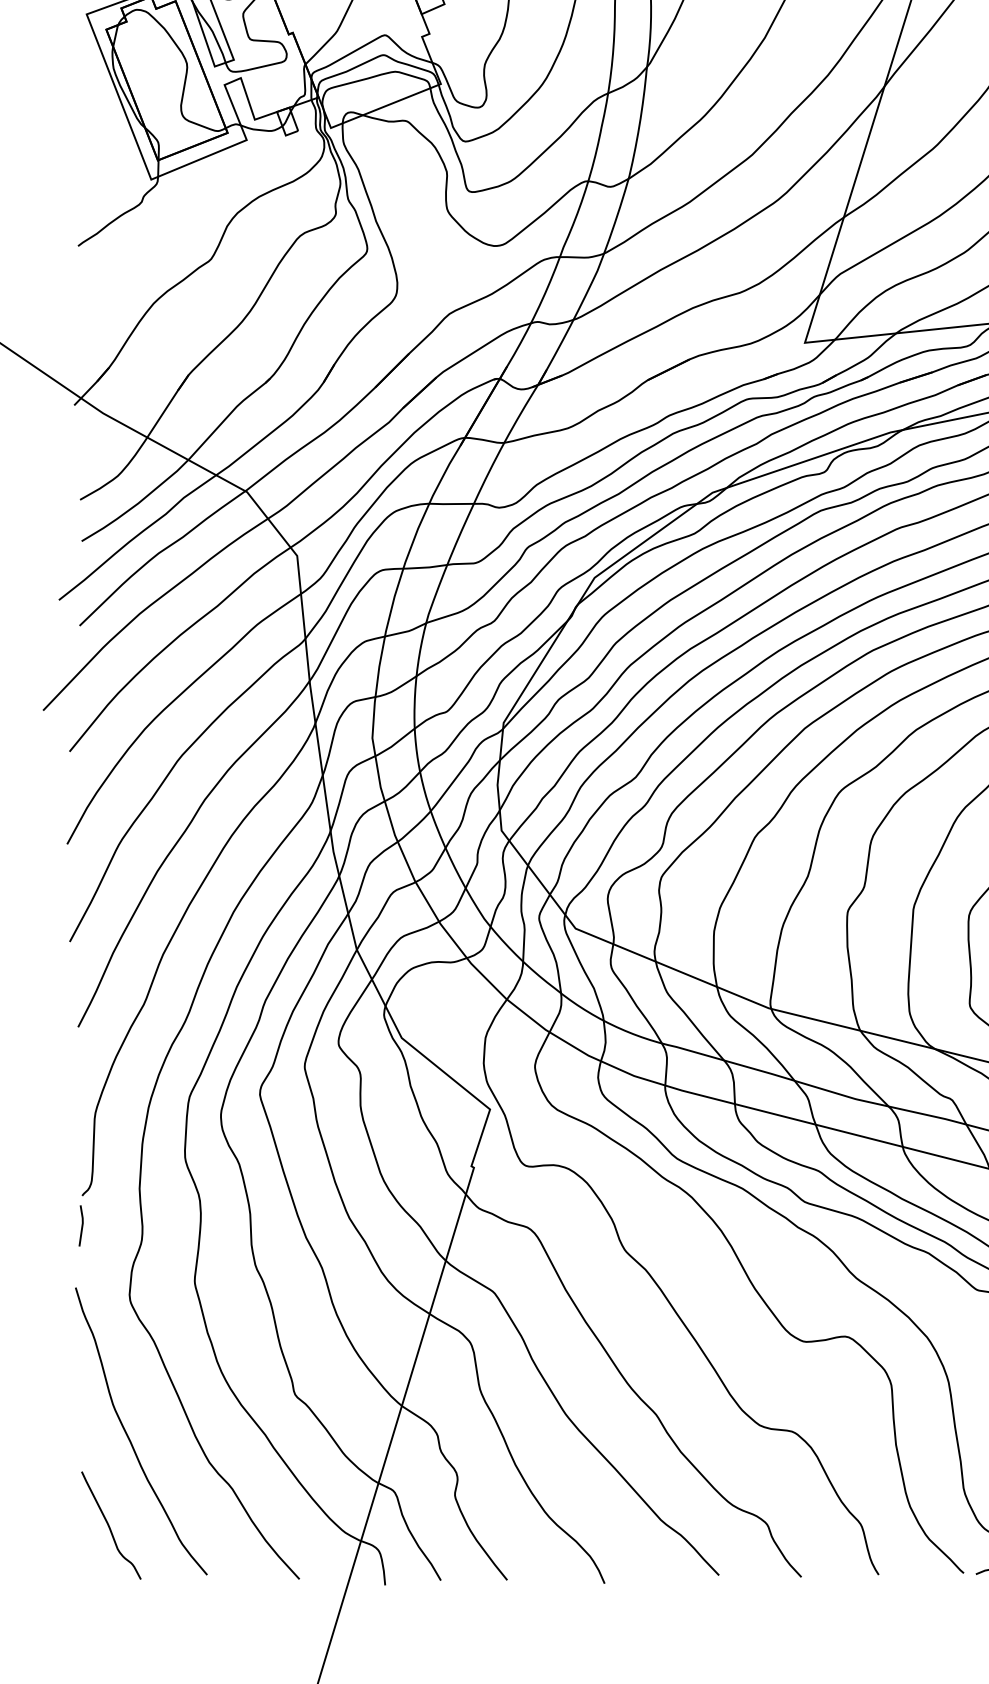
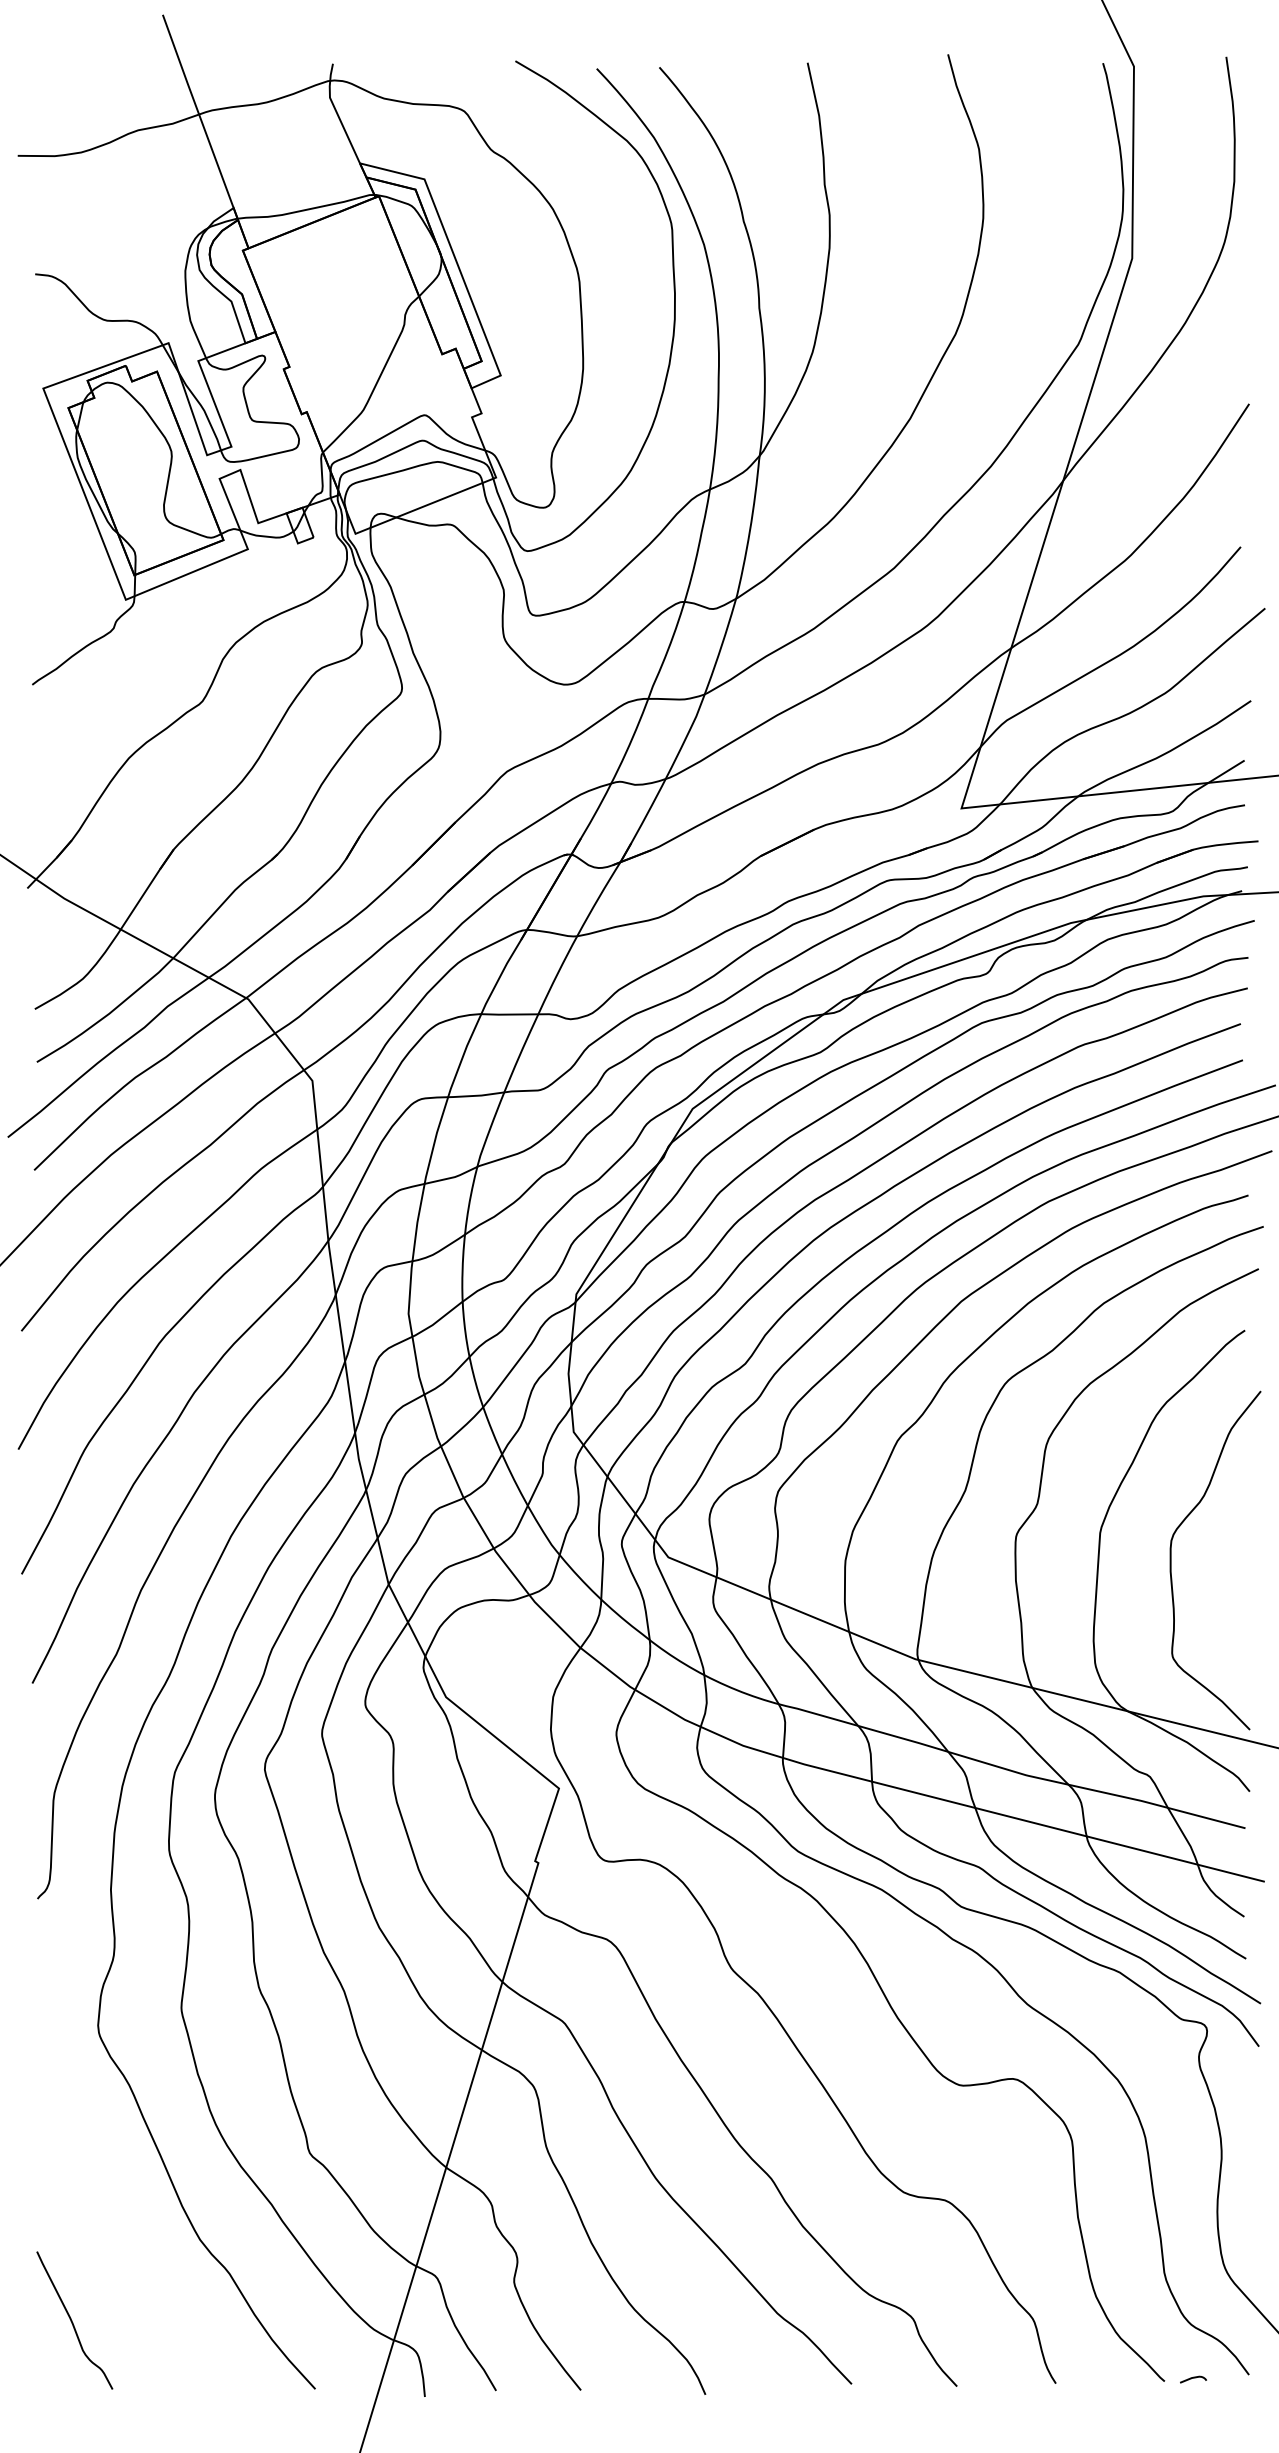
line: (81, 1225) -> (36, 1937), removed
curve: (129, 1437) -> (97, 2207), removed

